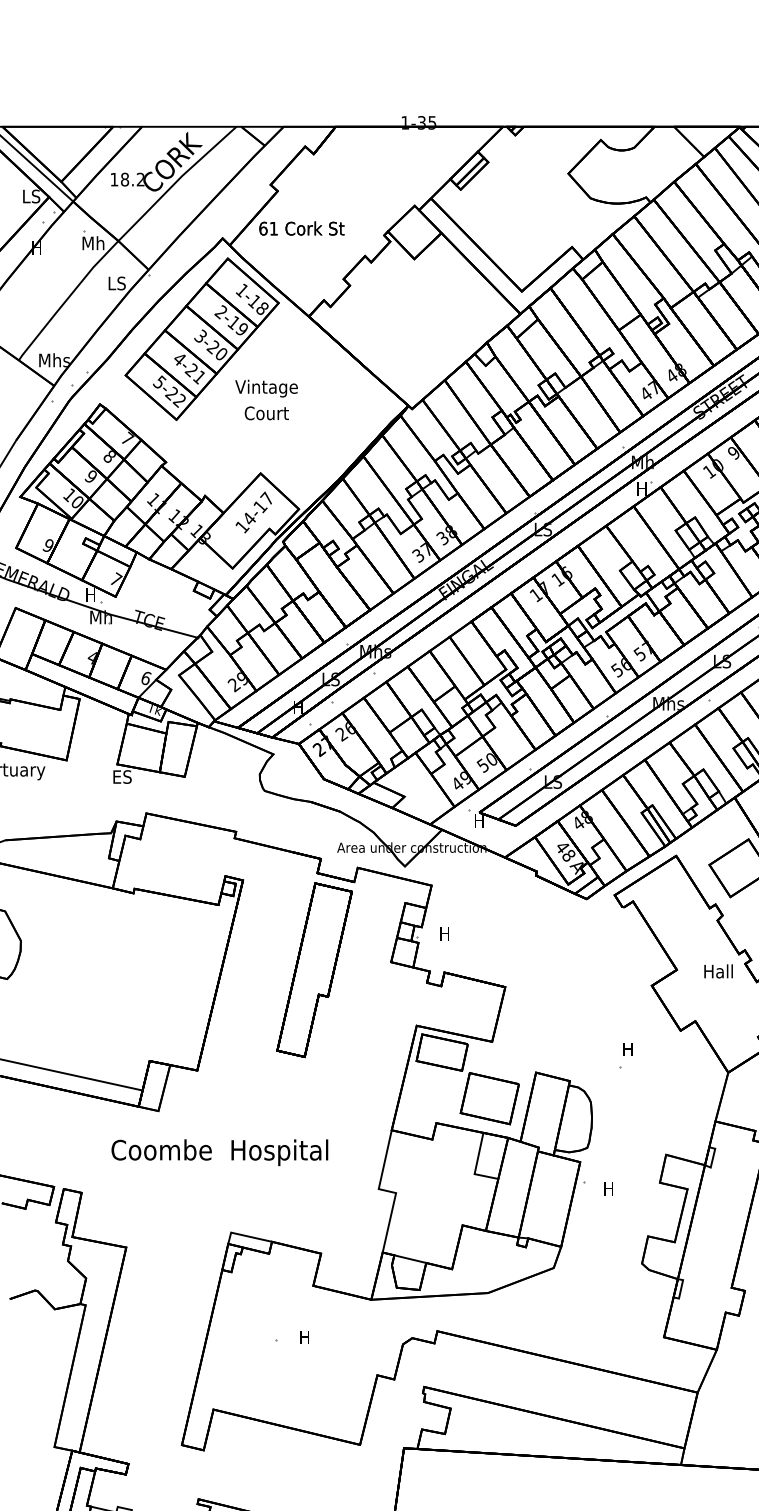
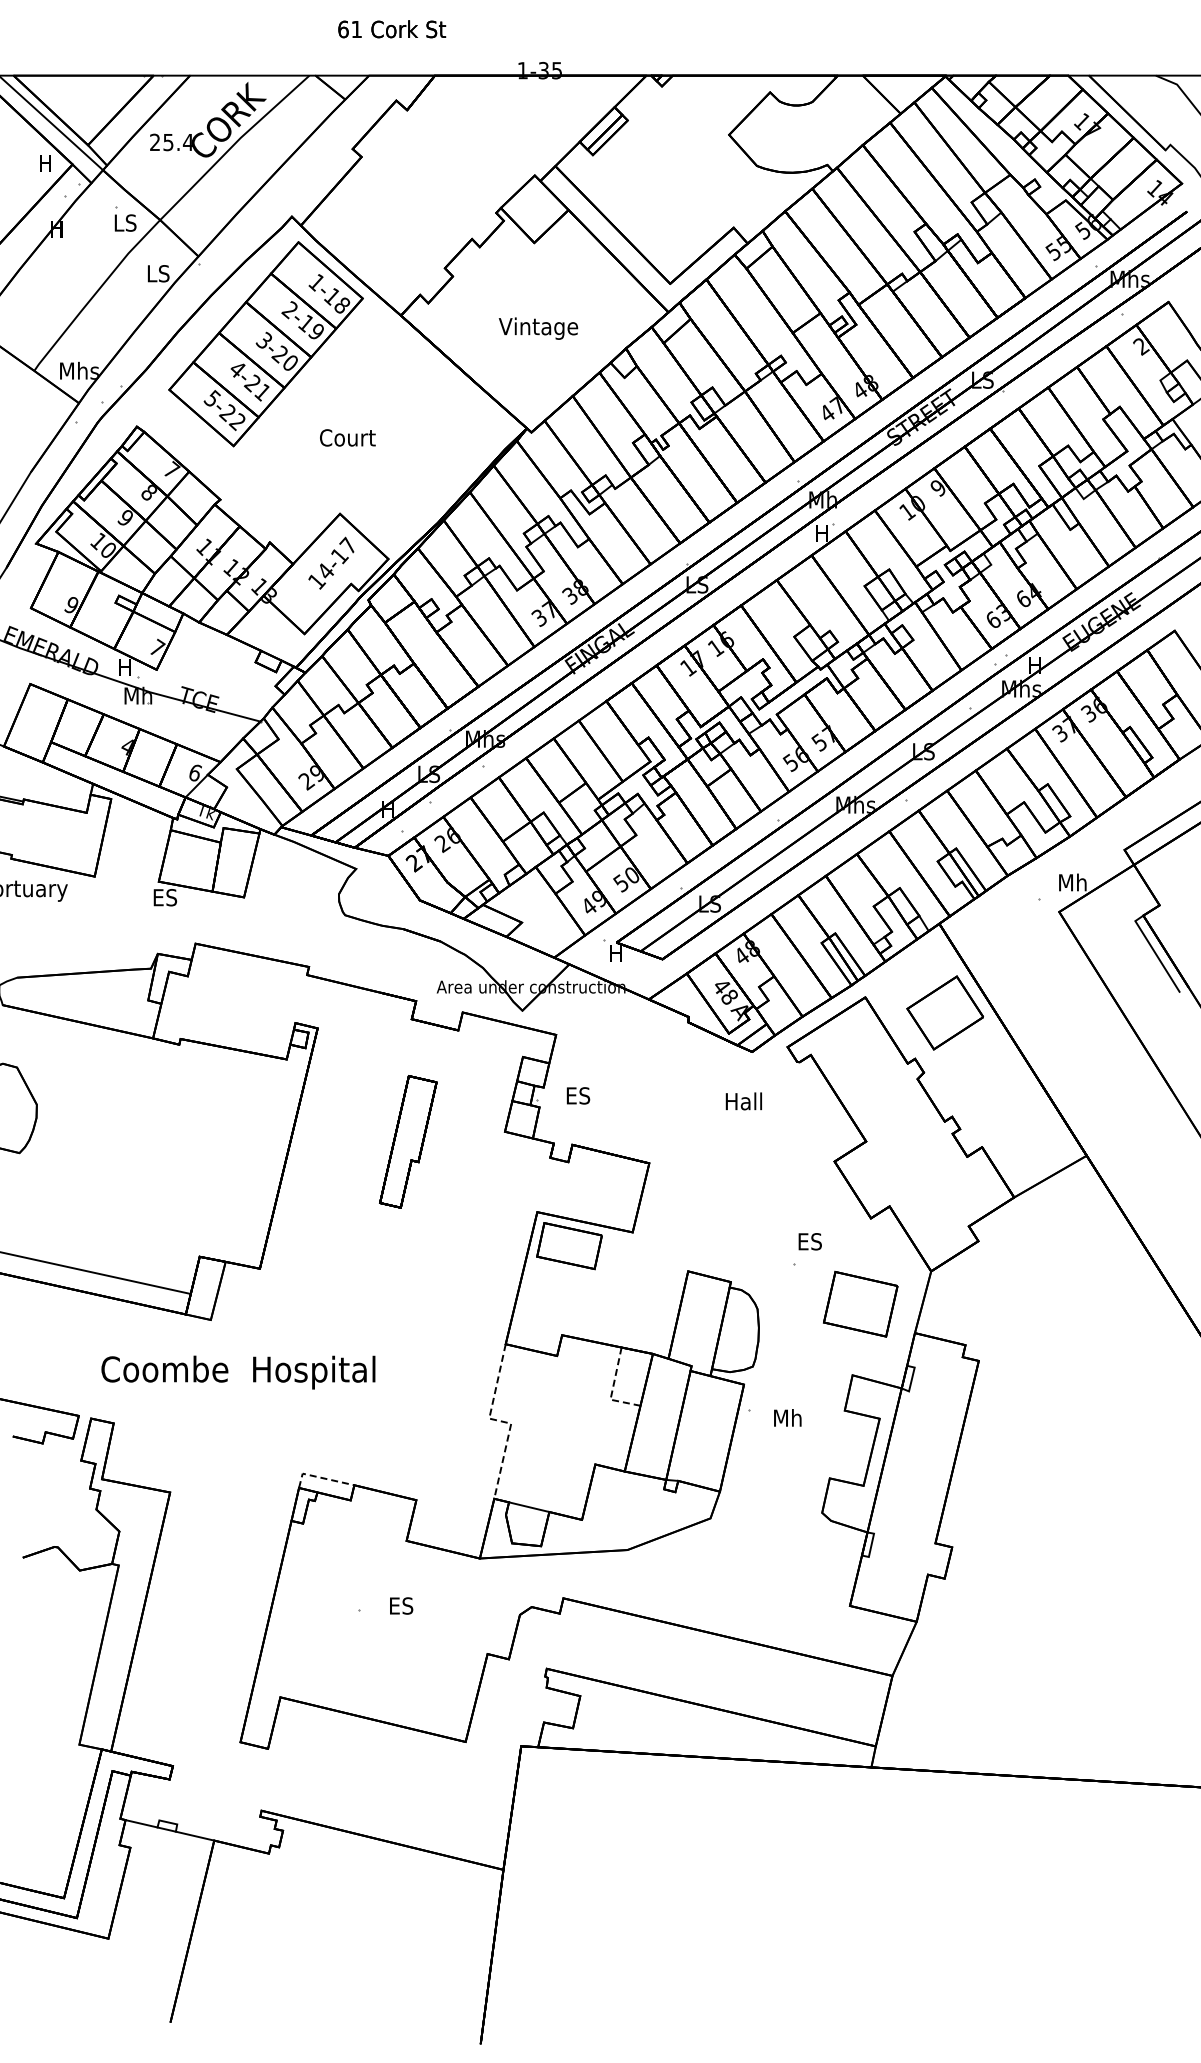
text: (127, 179) -> (171, 142), 18.2 -> 25.4
text: (31, 196) -> (50, 163), LS -> H
text: (302, 228) -> (392, 29), moved
text: (94, 242) -> (129, 222), Mh -> LS
text: (266, 388) -> (538, 328), moved
text: (449, 933) -> (578, 1095), H -> ES
part: (314, 969) -> (408, 1141), size x0.6
text: (718, 971) -> (743, 1101), moved
text: (632, 1049) -> (809, 1241), H -> ES
part: (489, 1098) -> (860, 1303), moved
text: (219, 1152) -> (238, 1372), moved
line: (476, 1166) -> (612, 1389), solid -> dashed
text: (614, 1188) -> (787, 1417), H -> Mh
line: (387, 1191) -> (500, 1421), solid -> dashed
line: (246, 1235) -> (321, 1477), solid -> dashed
text: (309, 1336) -> (401, 1605), H -> ES

